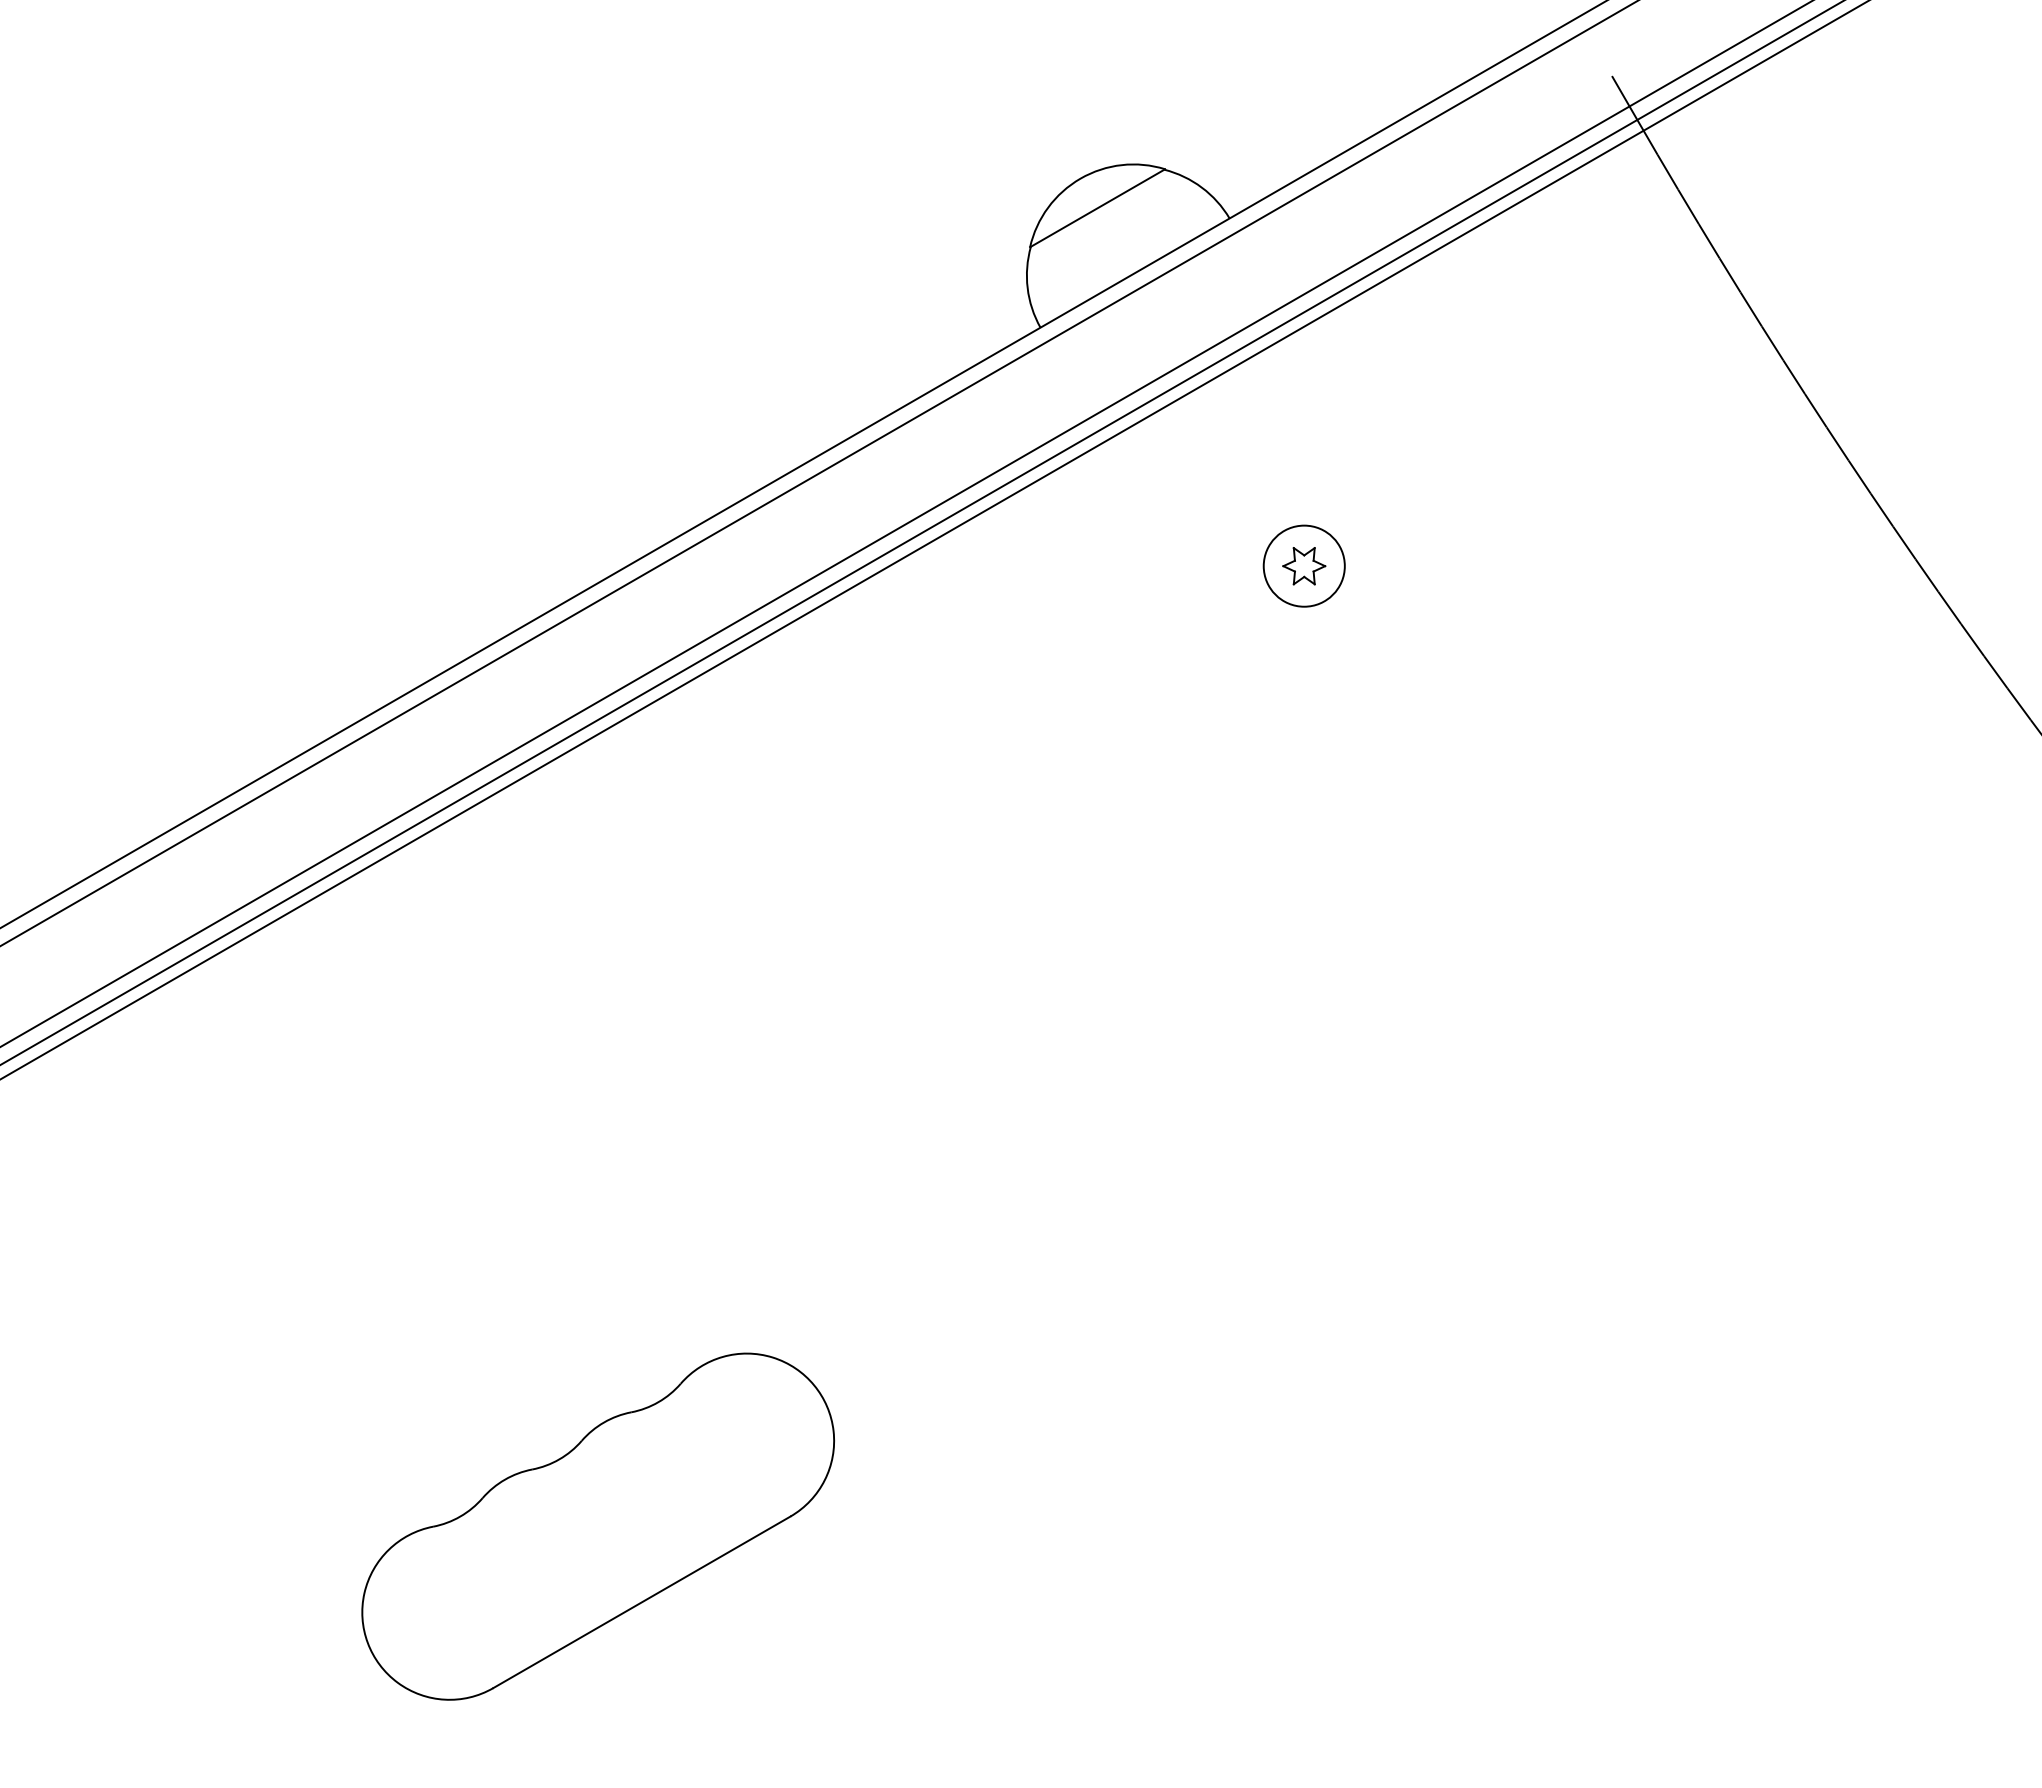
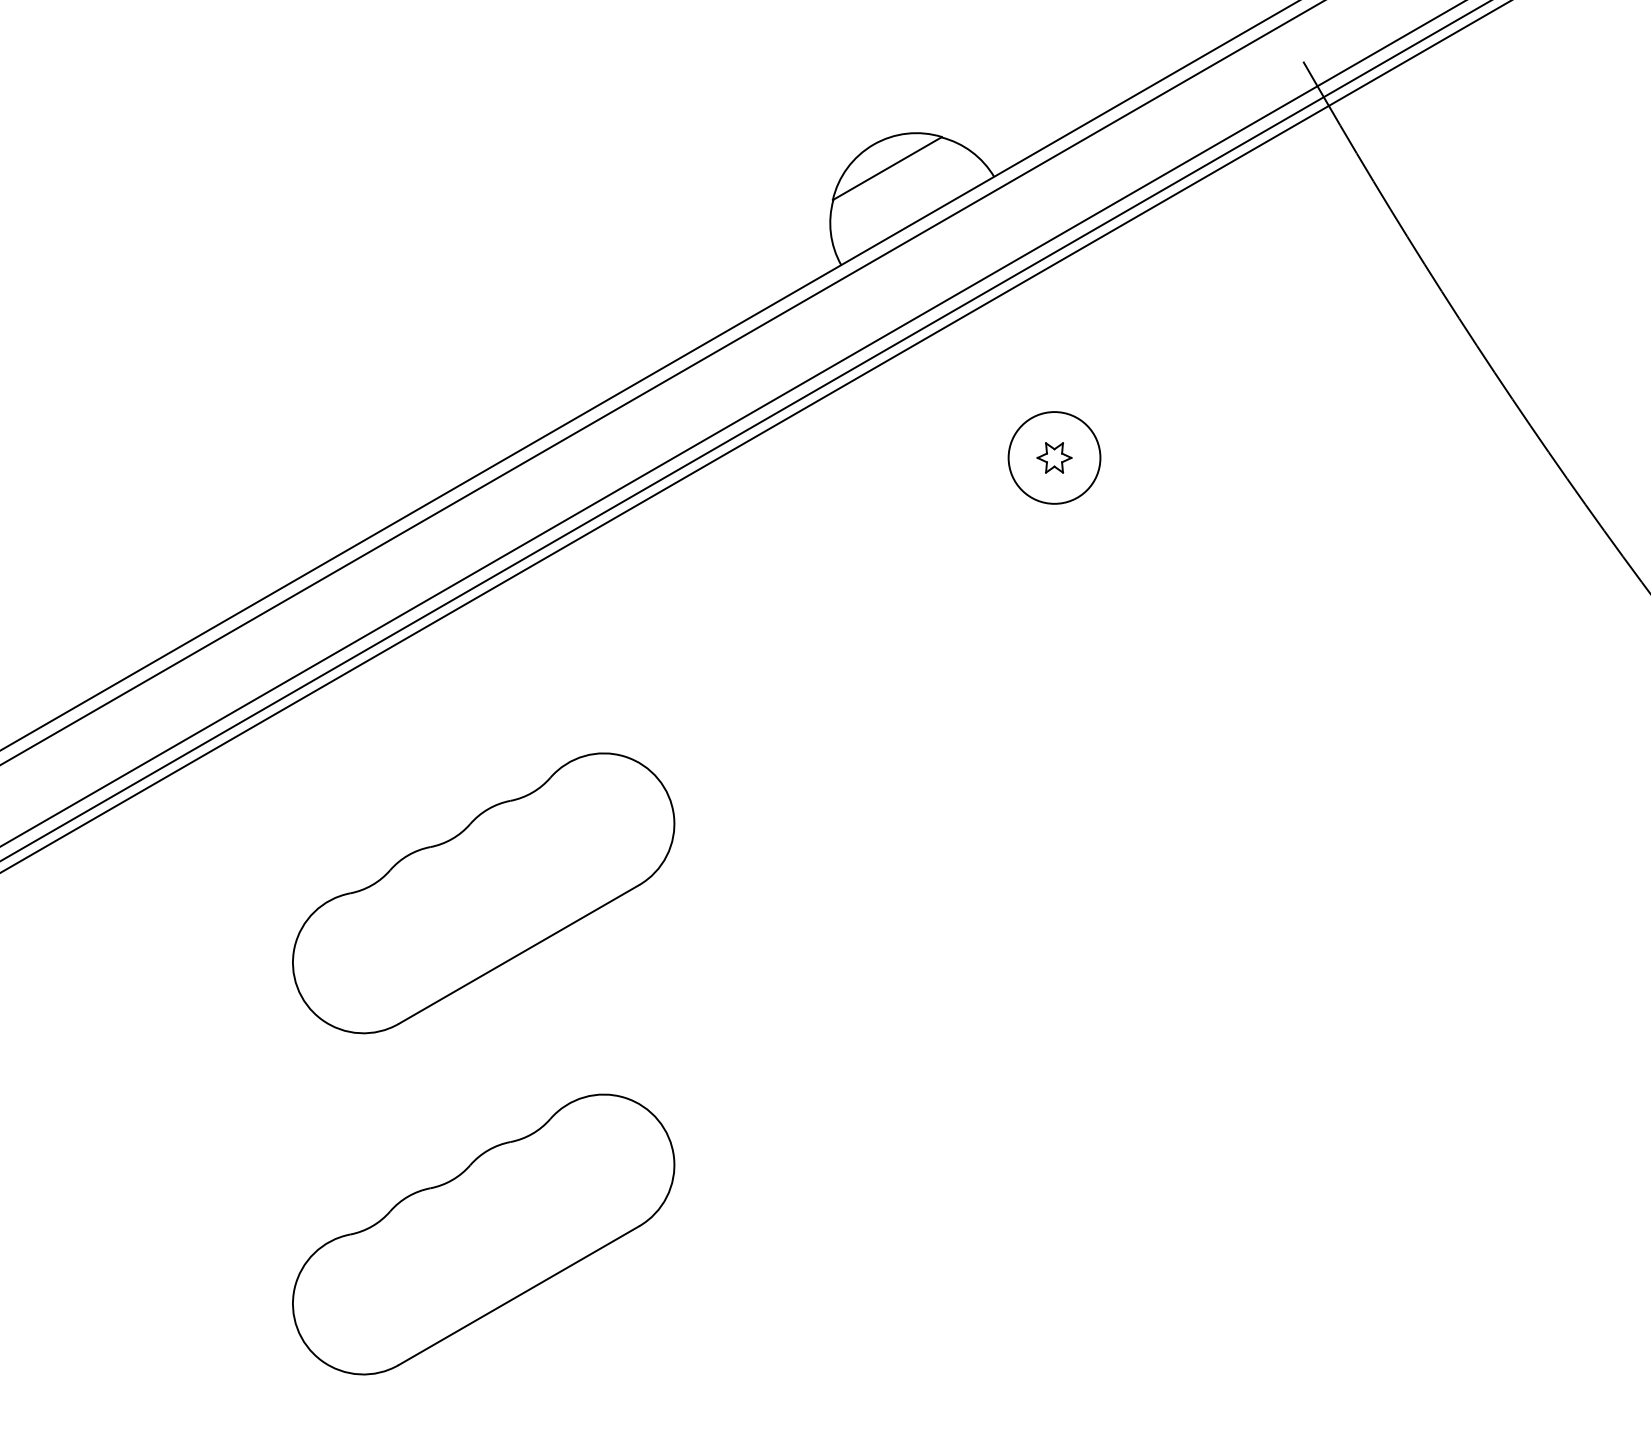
circle: (1303, 565) -> (1053, 457), size x1.4
part: (597, 1104) -> (483, 893), added

